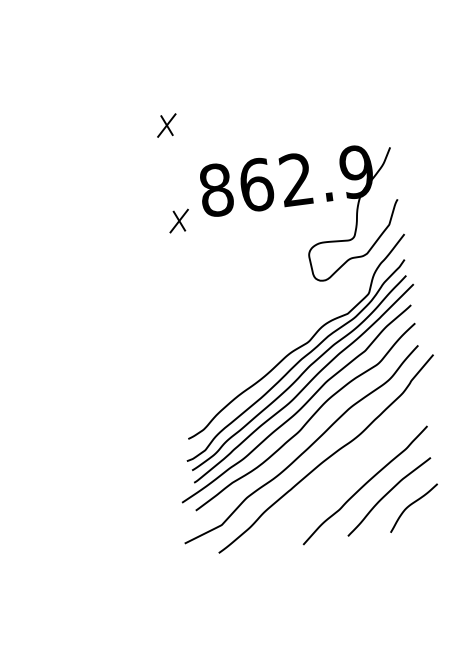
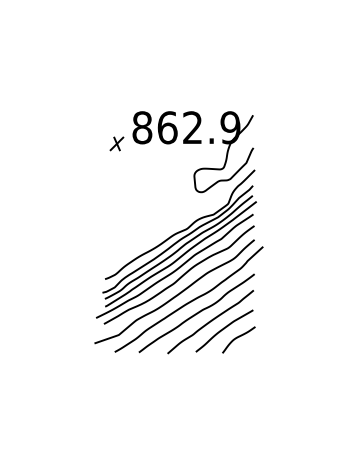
part: (166, 124) -> (116, 83), removed
curve: (340, 474) -> (196, 313), added

